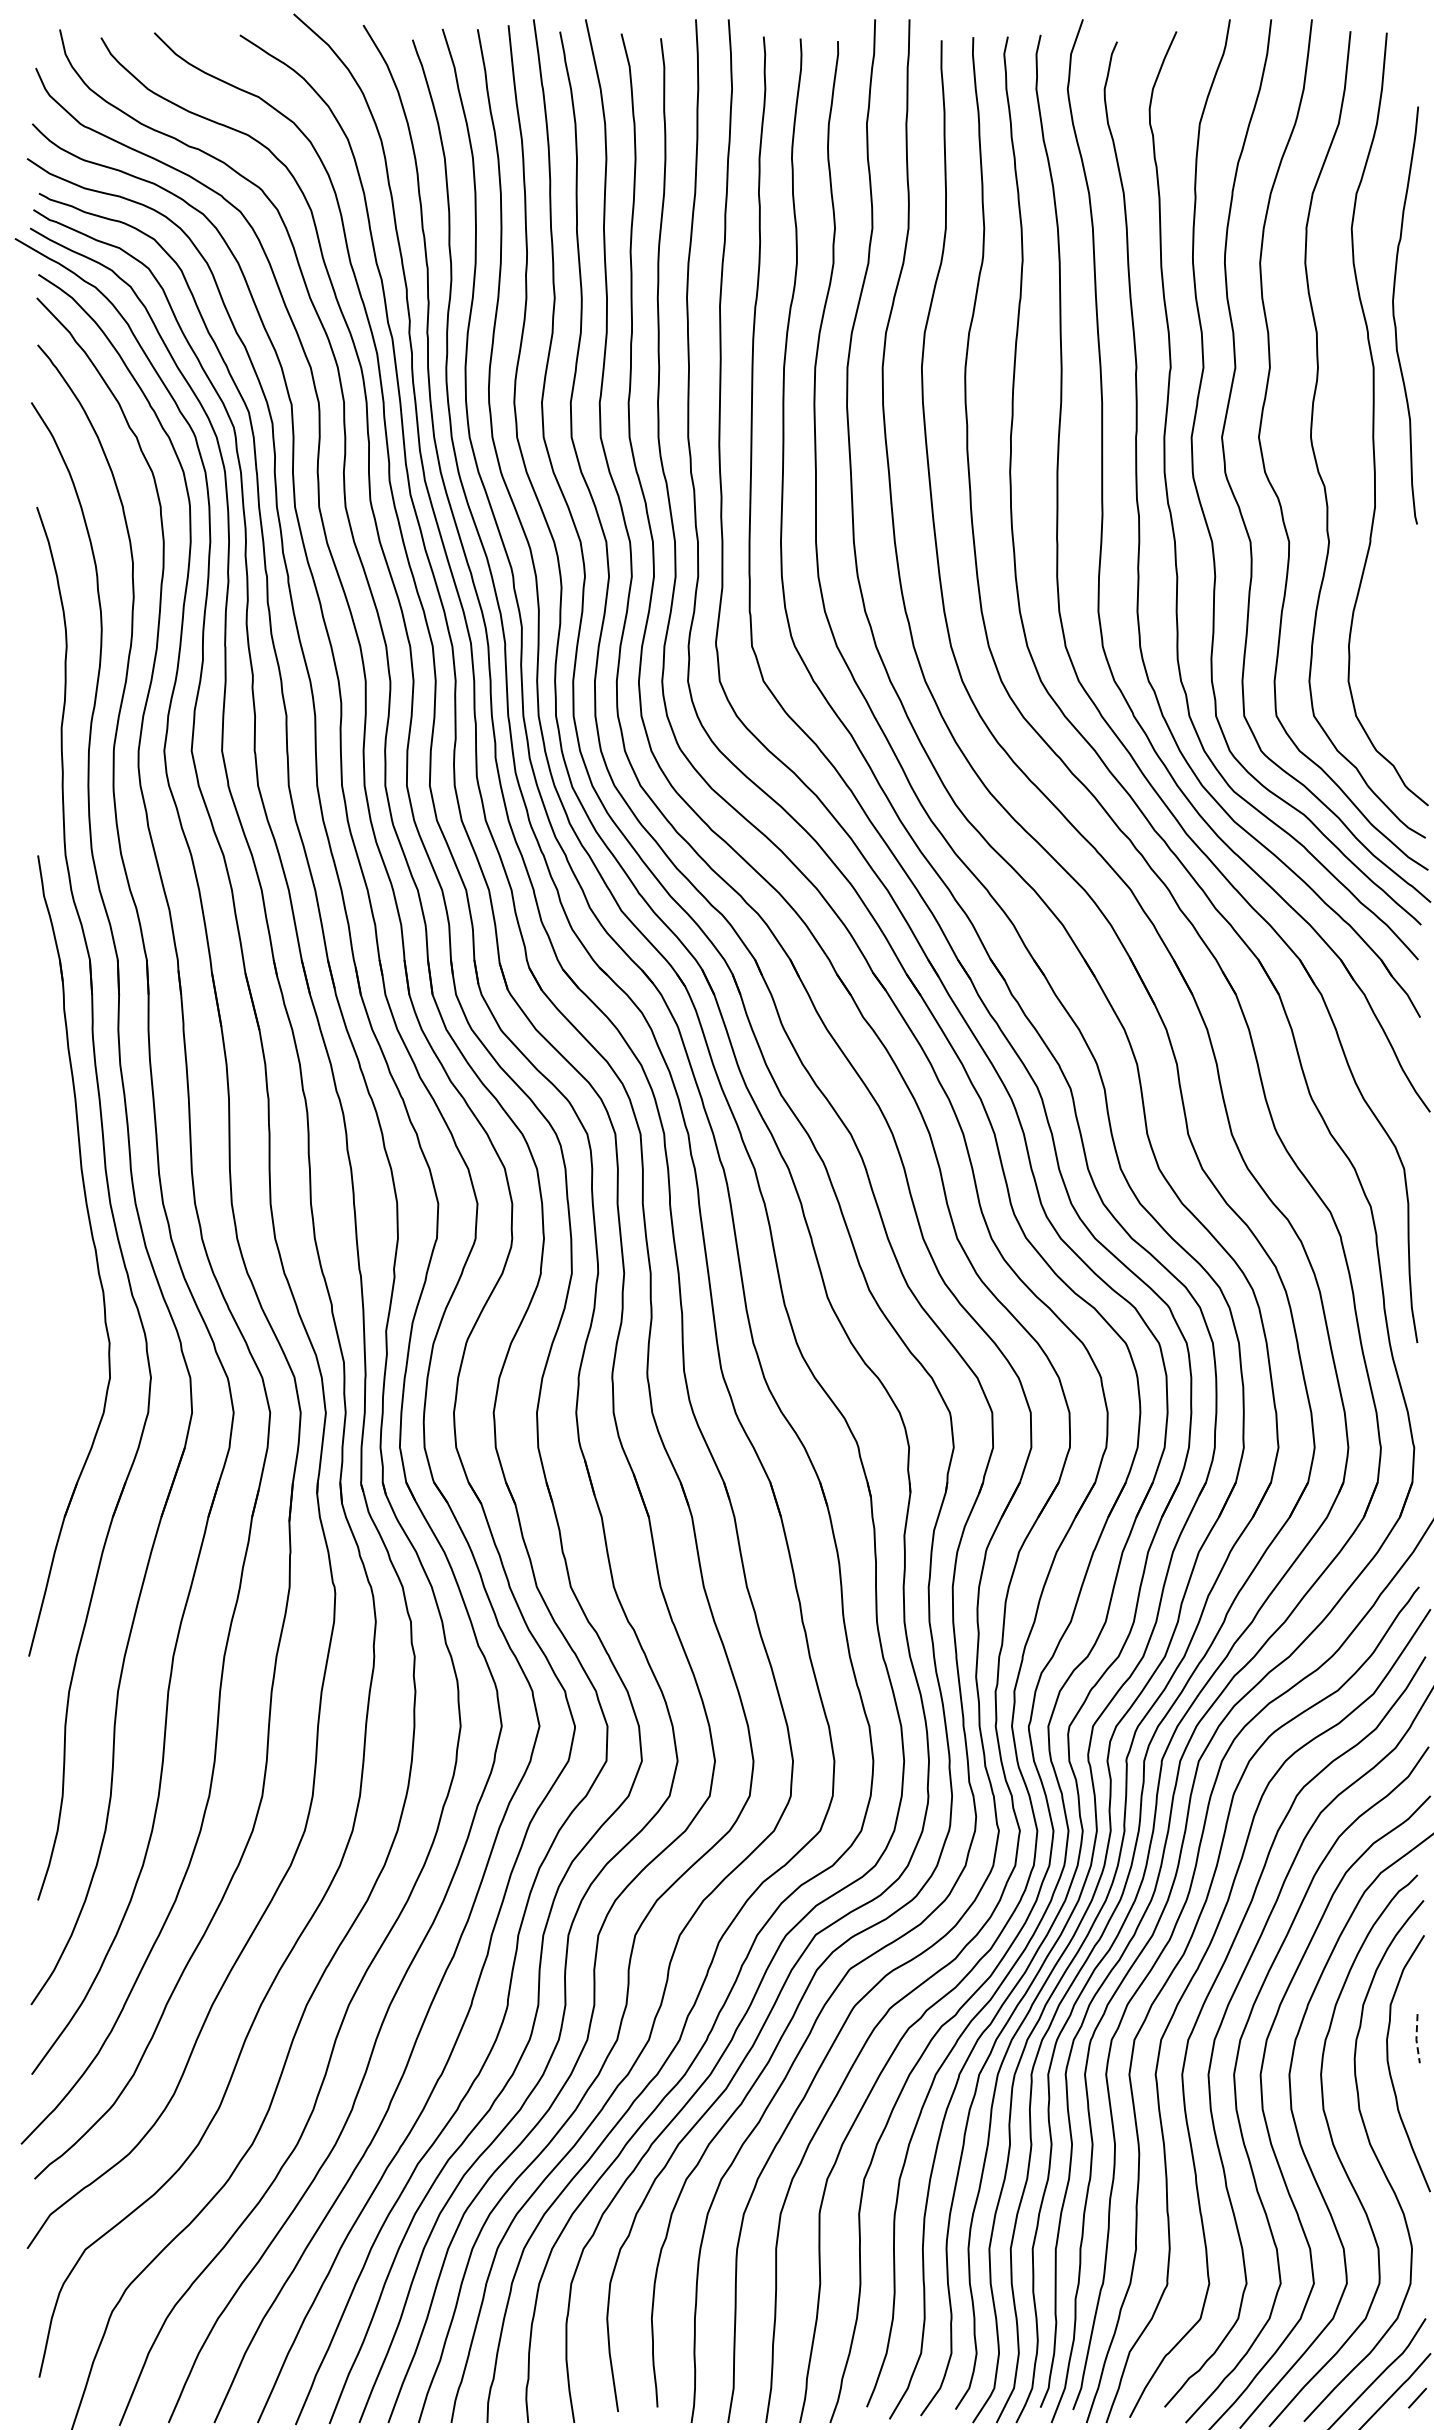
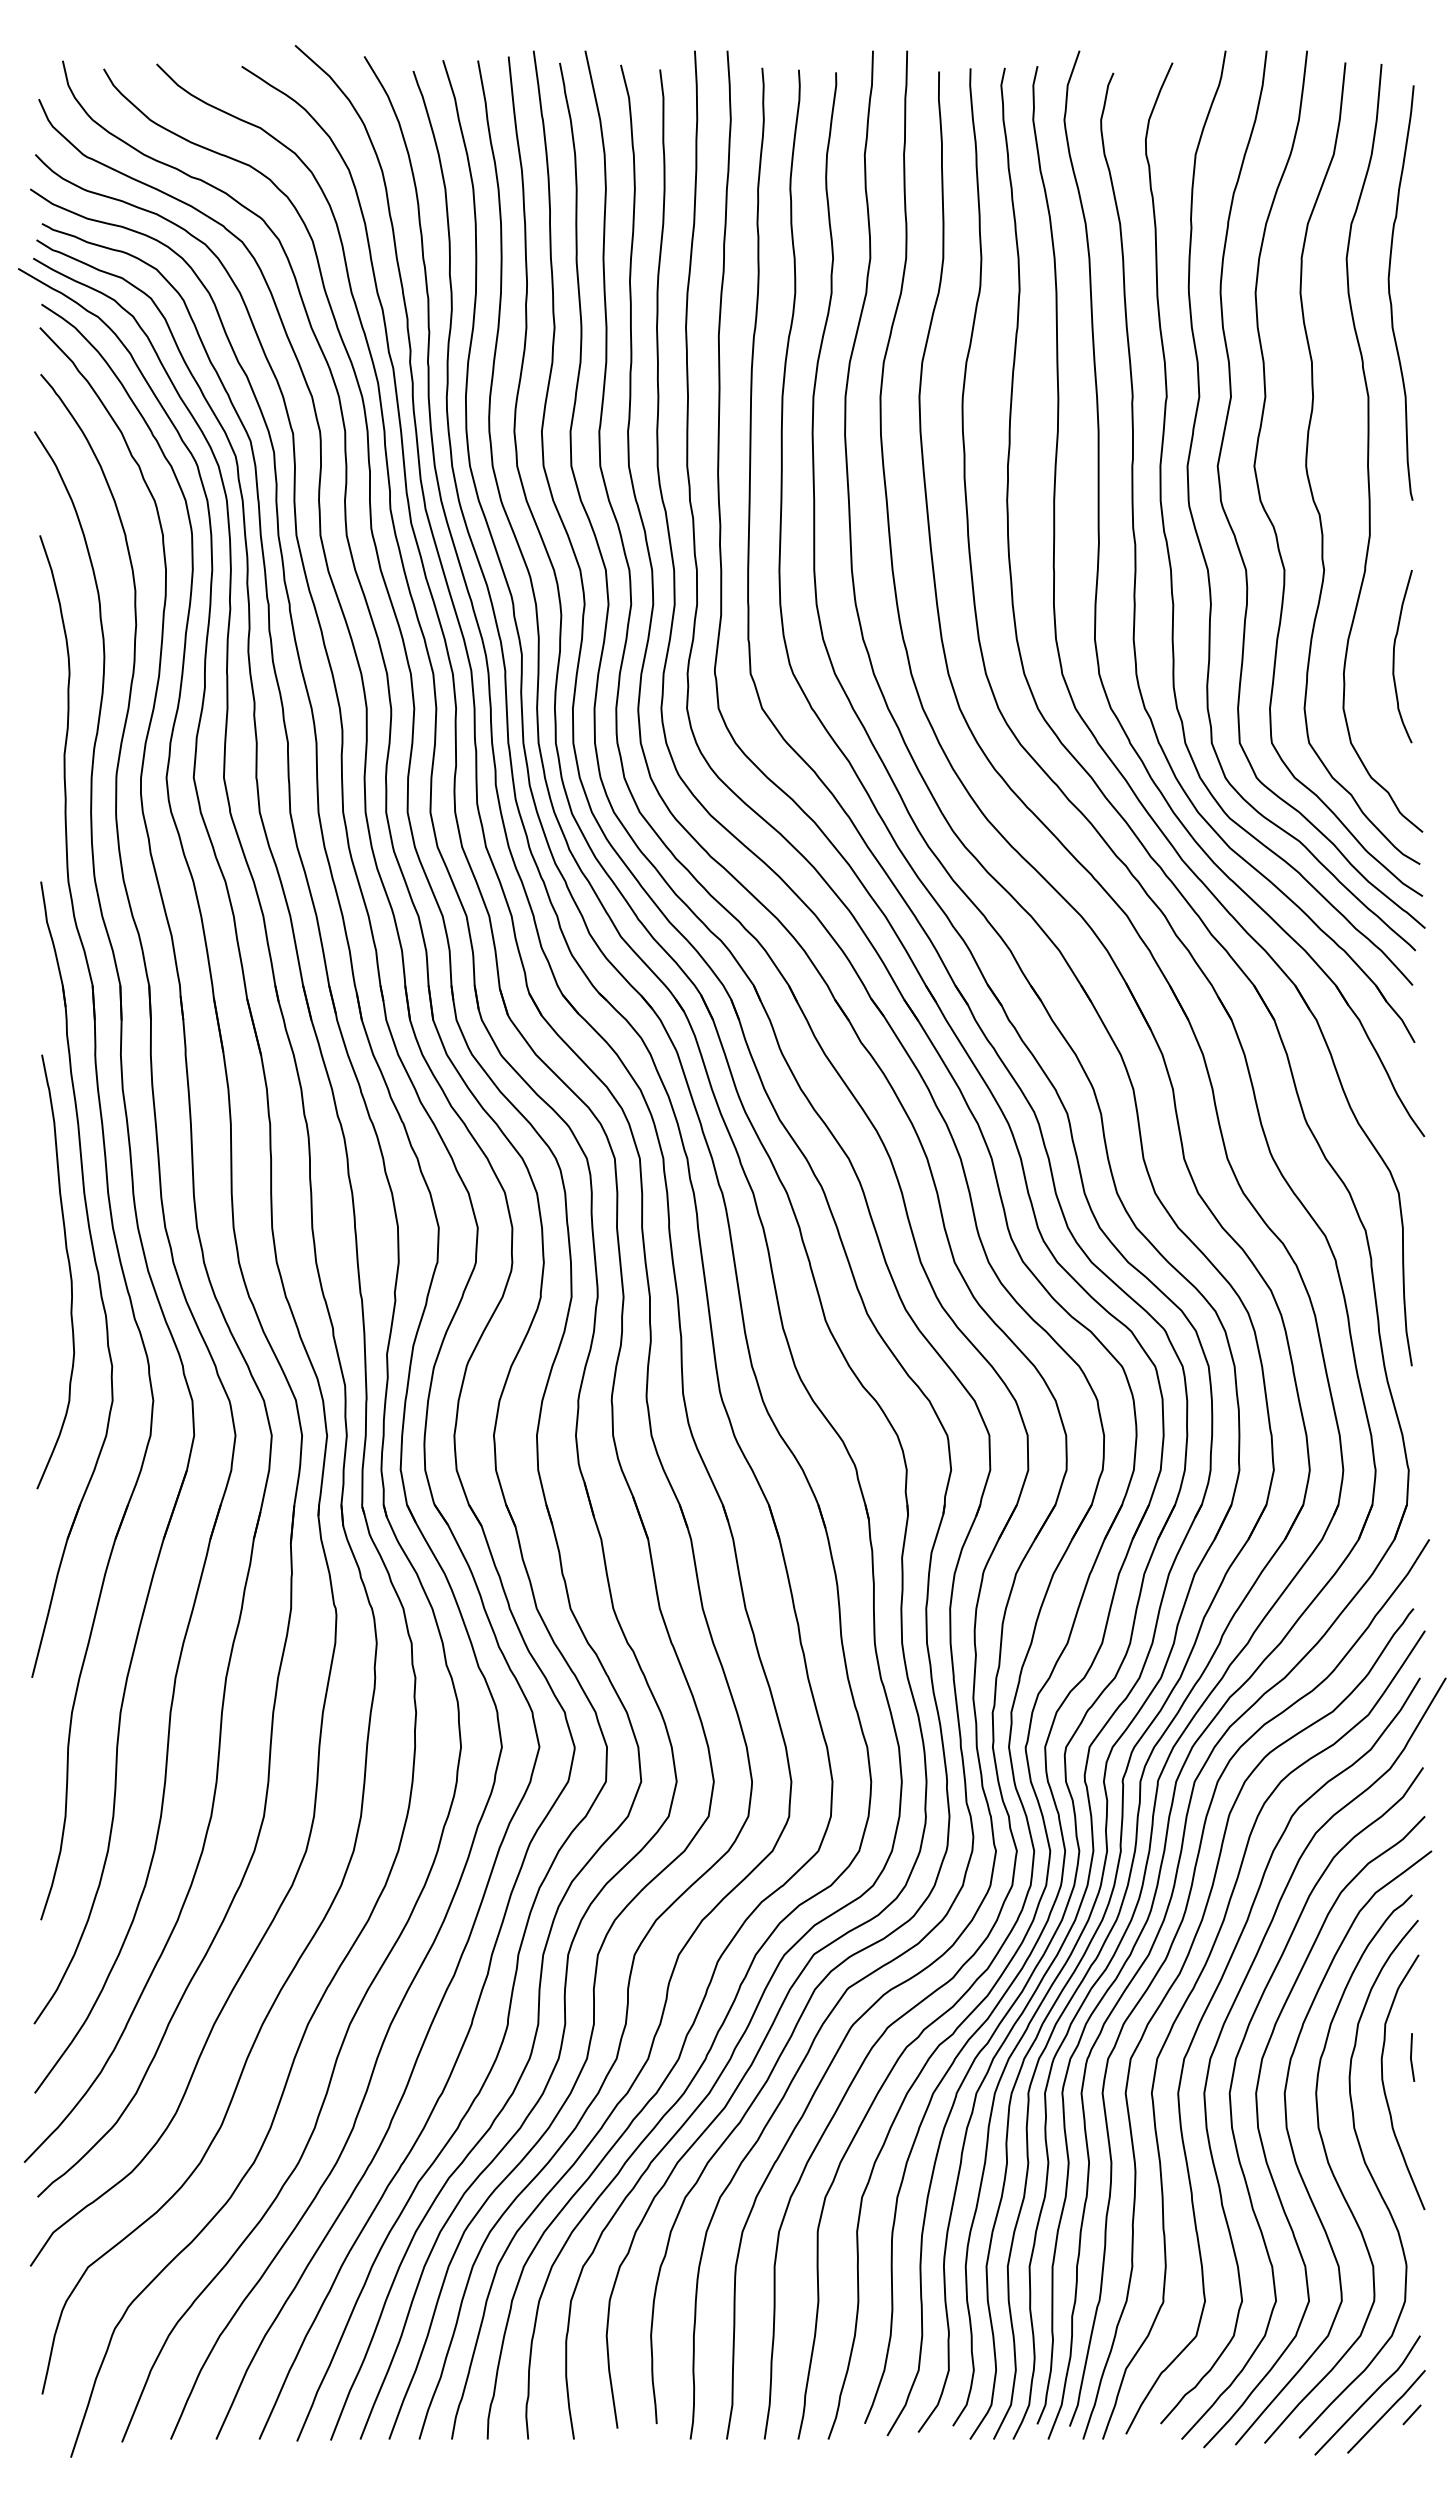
curve: (1394, 314) -> (1390, 292), moved
curve: (1399, 628) -> (1394, 656), added
curve: (65, 1242) -> (68, 1266), added
line: (1415, 2039) -> (1410, 2058), dashed -> solid

